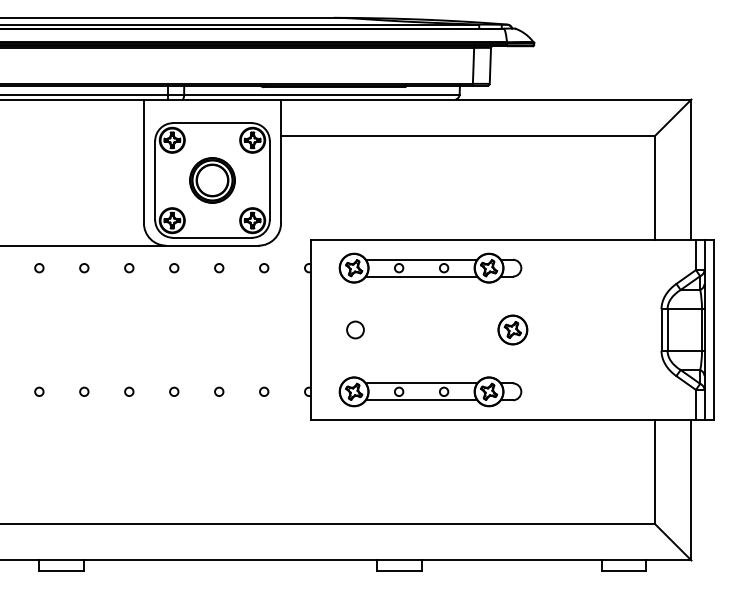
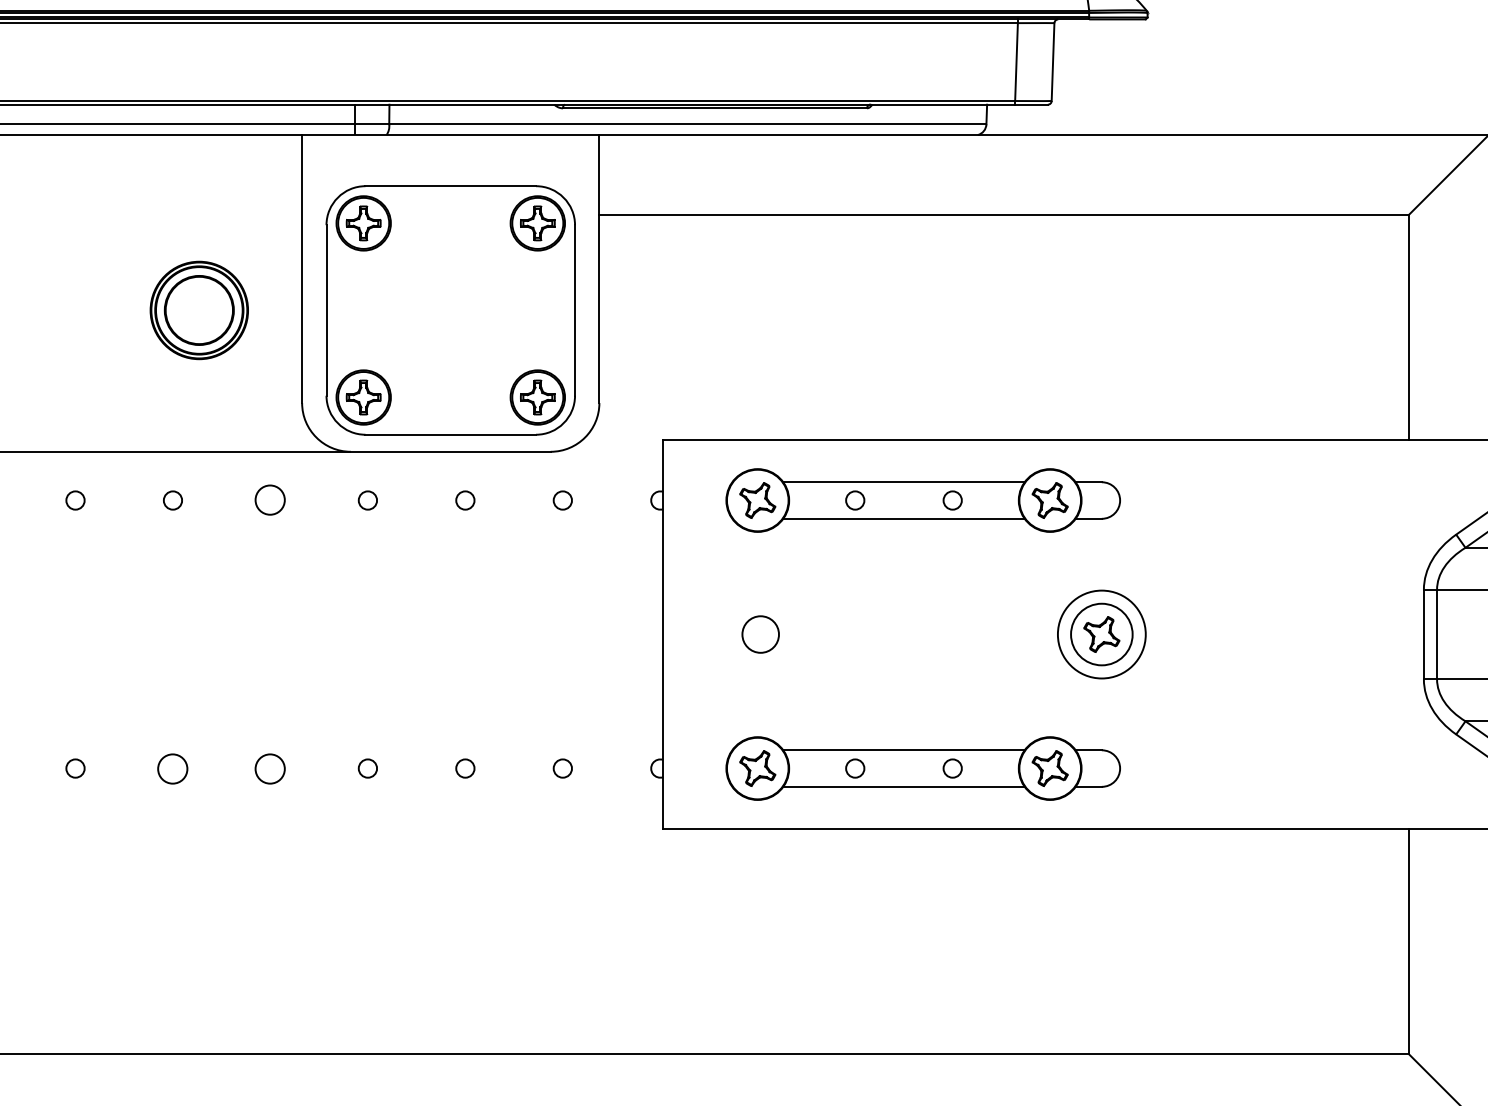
part: (212, 180) -> (199, 310), moved
circle: (129, 268) -> (270, 501), size x1.6
circle: (512, 329) -> (1100, 633), size x1.4
circle: (84, 391) -> (173, 767), size x1.6
circle: (129, 391) -> (270, 767), size x1.6

